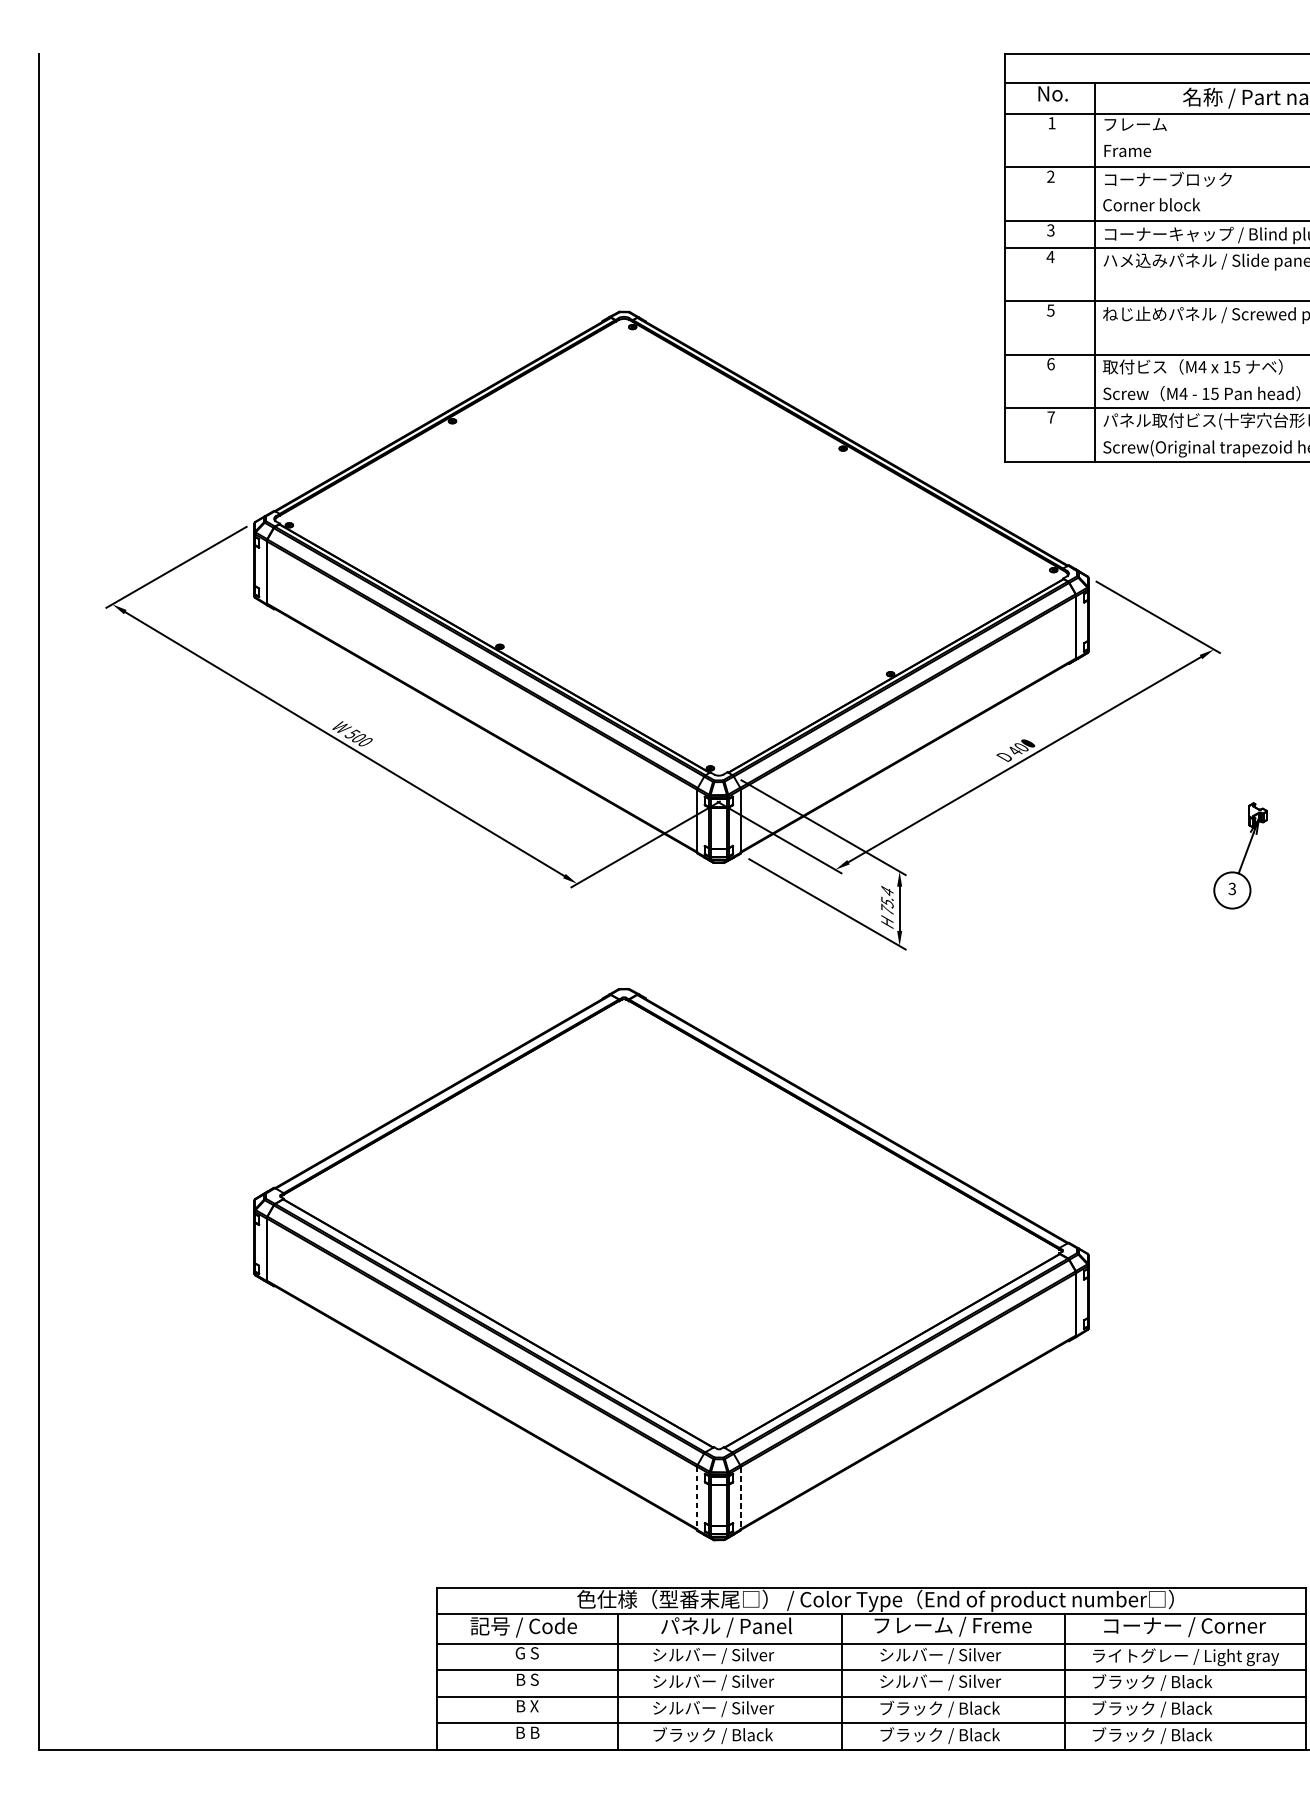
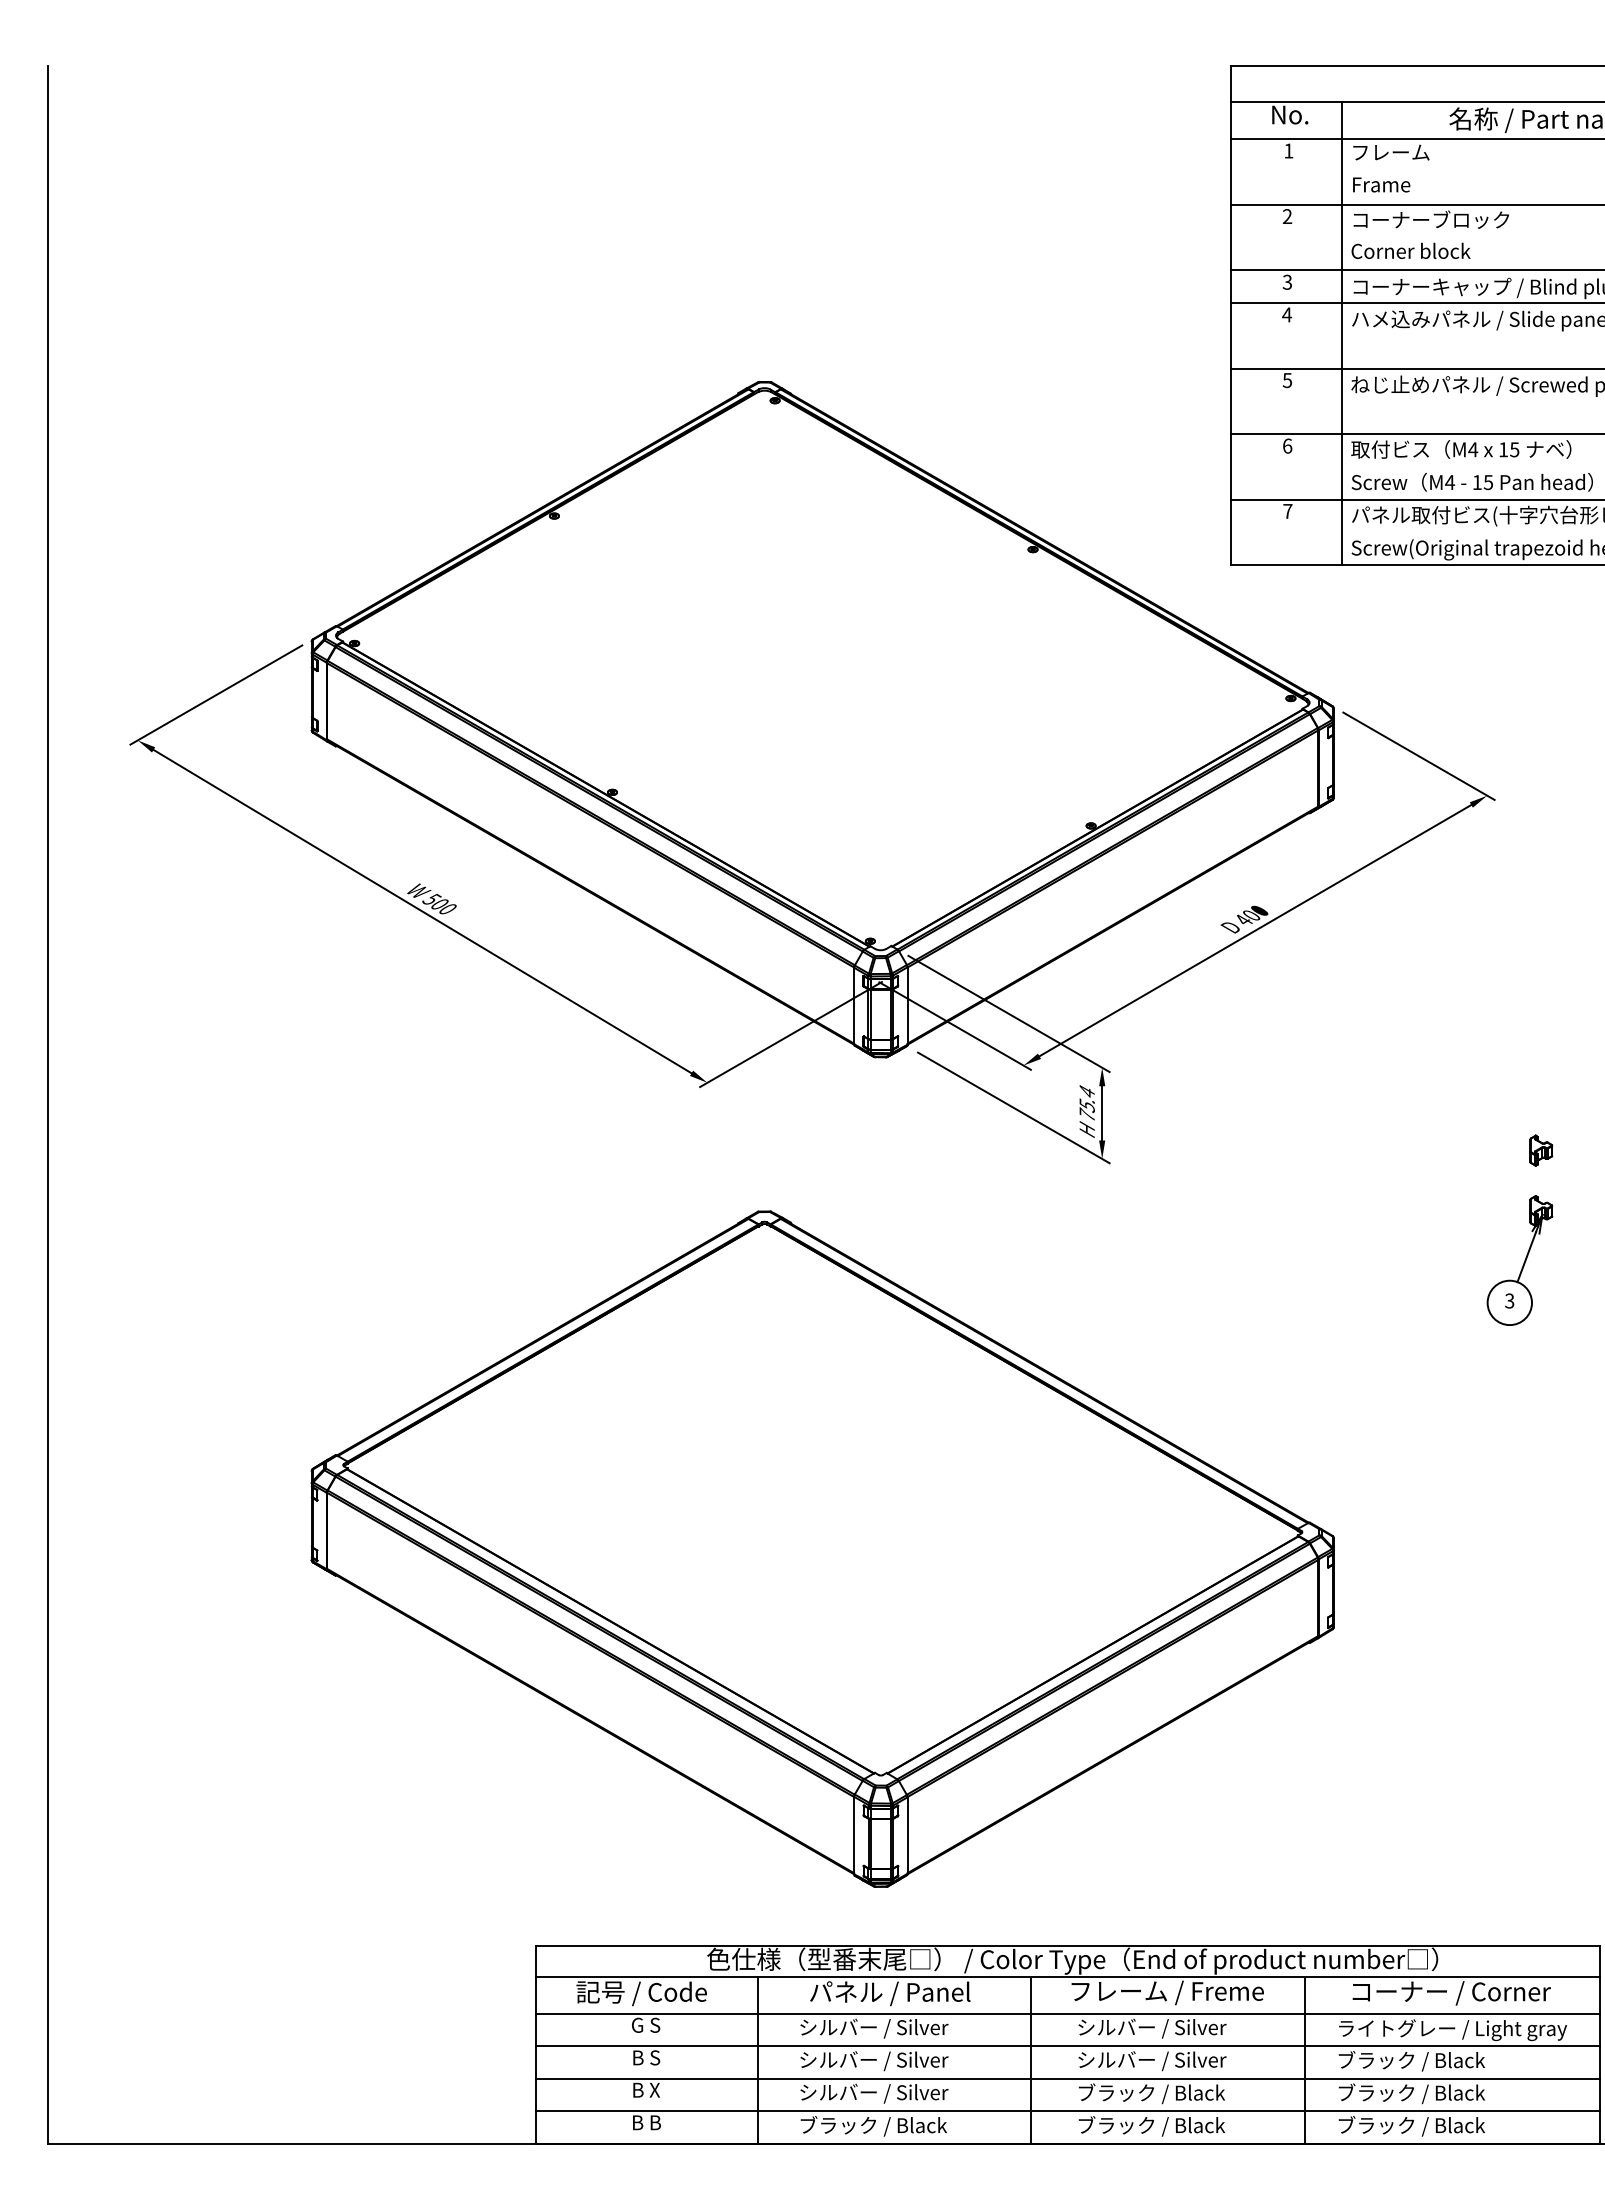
part: (1240, 855) -> (1519, 1260), moved
part: (1258, 939) -> (1541, 1150), added
line: (697, 1498) -> (854, 1835), dashed -> solid
line: (740, 1499) -> (907, 1836), dashed -> solid

